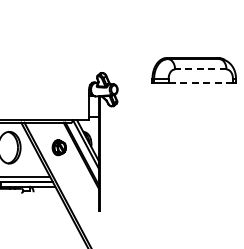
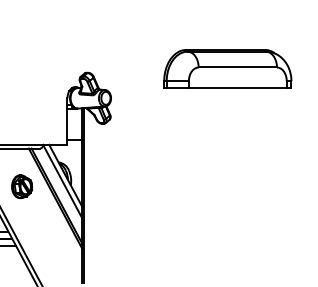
line: (200, 69) -> (237, 67), dashed -> solid
line: (201, 83) -> (238, 88), dashed -> solid

